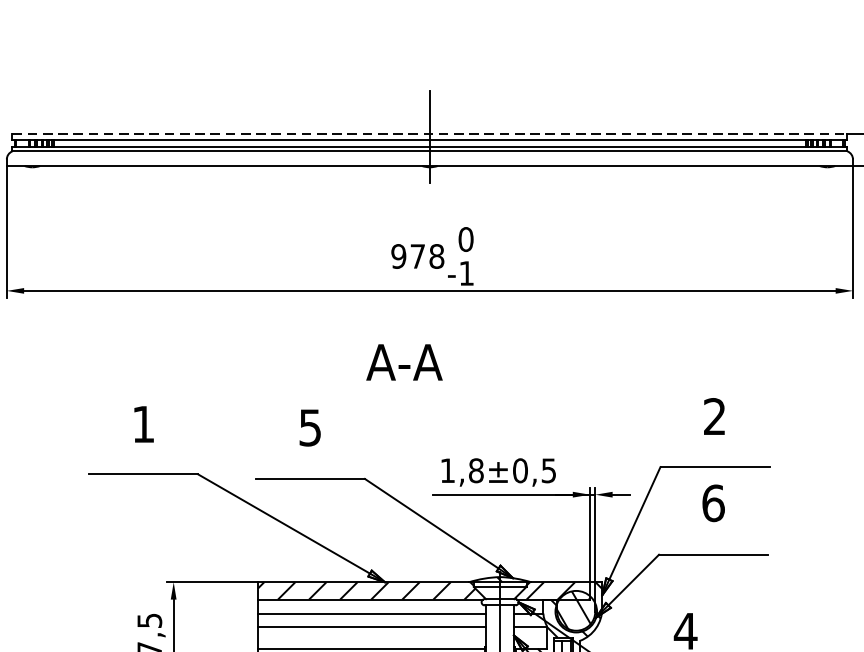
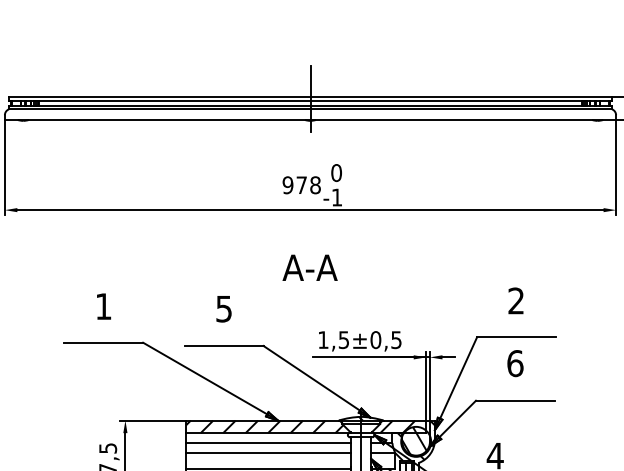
line: (429, 133) -> (310, 96), dashed -> solid
text: (403, 361) -> (309, 267), moved
text: (475, 471) -> (343, 340), 1,8 -> 1,5

